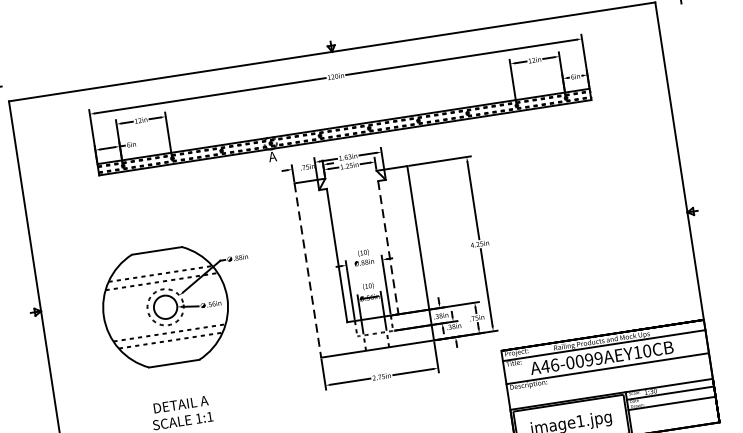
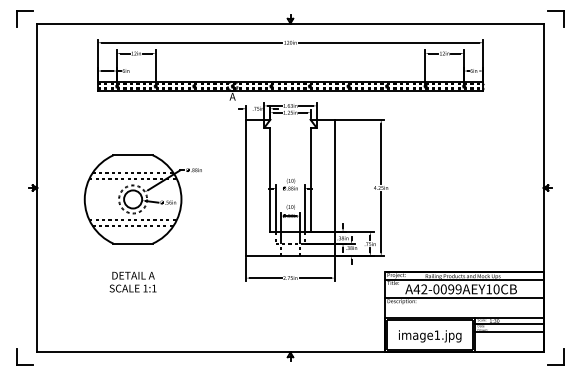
line: (388, 248) -> (310, 180), dashed -> solid
line: (308, 271) -> (246, 188), dashed -> solid
text: (555, 365) -> (424, 289), A46-0099AEY10CB -> A42-0099AEY10CB

